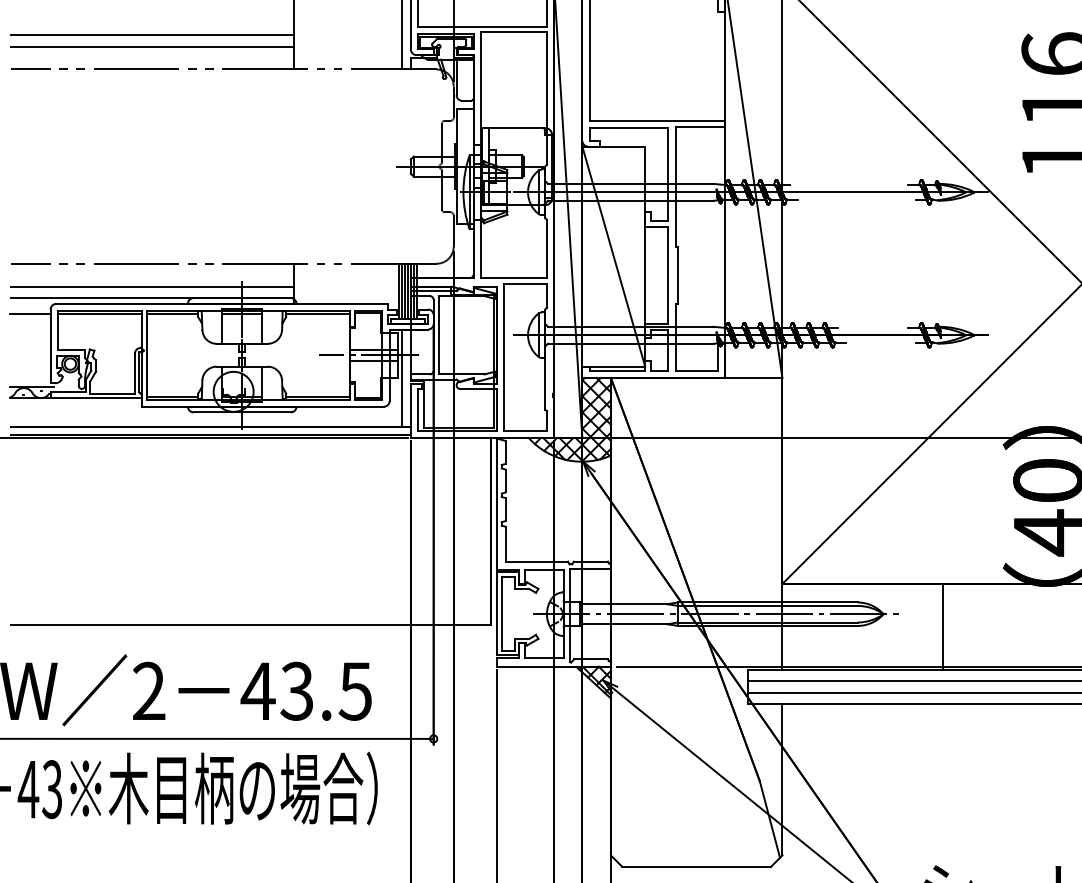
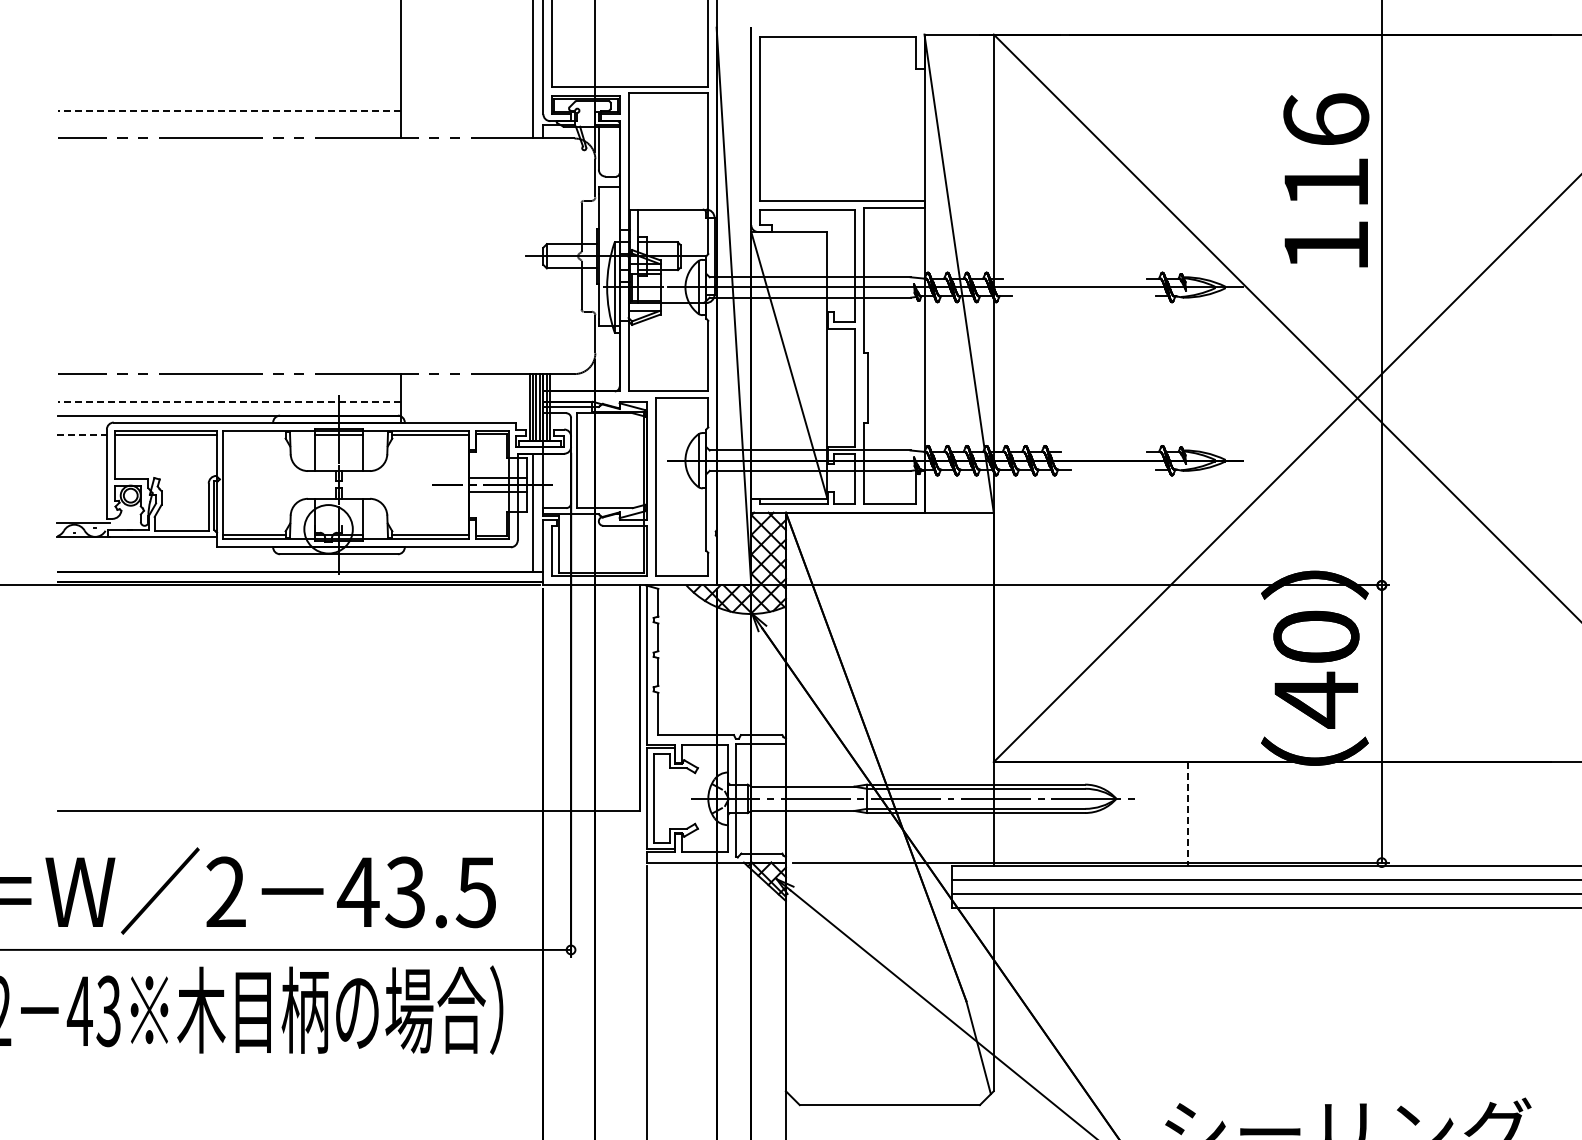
line: (151, 34) -> (229, 96), removed
line: (151, 46) -> (229, 110), solid -> dashed
line: (151, 286) -> (229, 401), solid -> dashed
line: (30, 313) -> (82, 434), solid -> dashed
line: (172, 313) -> (254, 434), removed
line: (942, 627) -> (1187, 814), solid -> dashed

